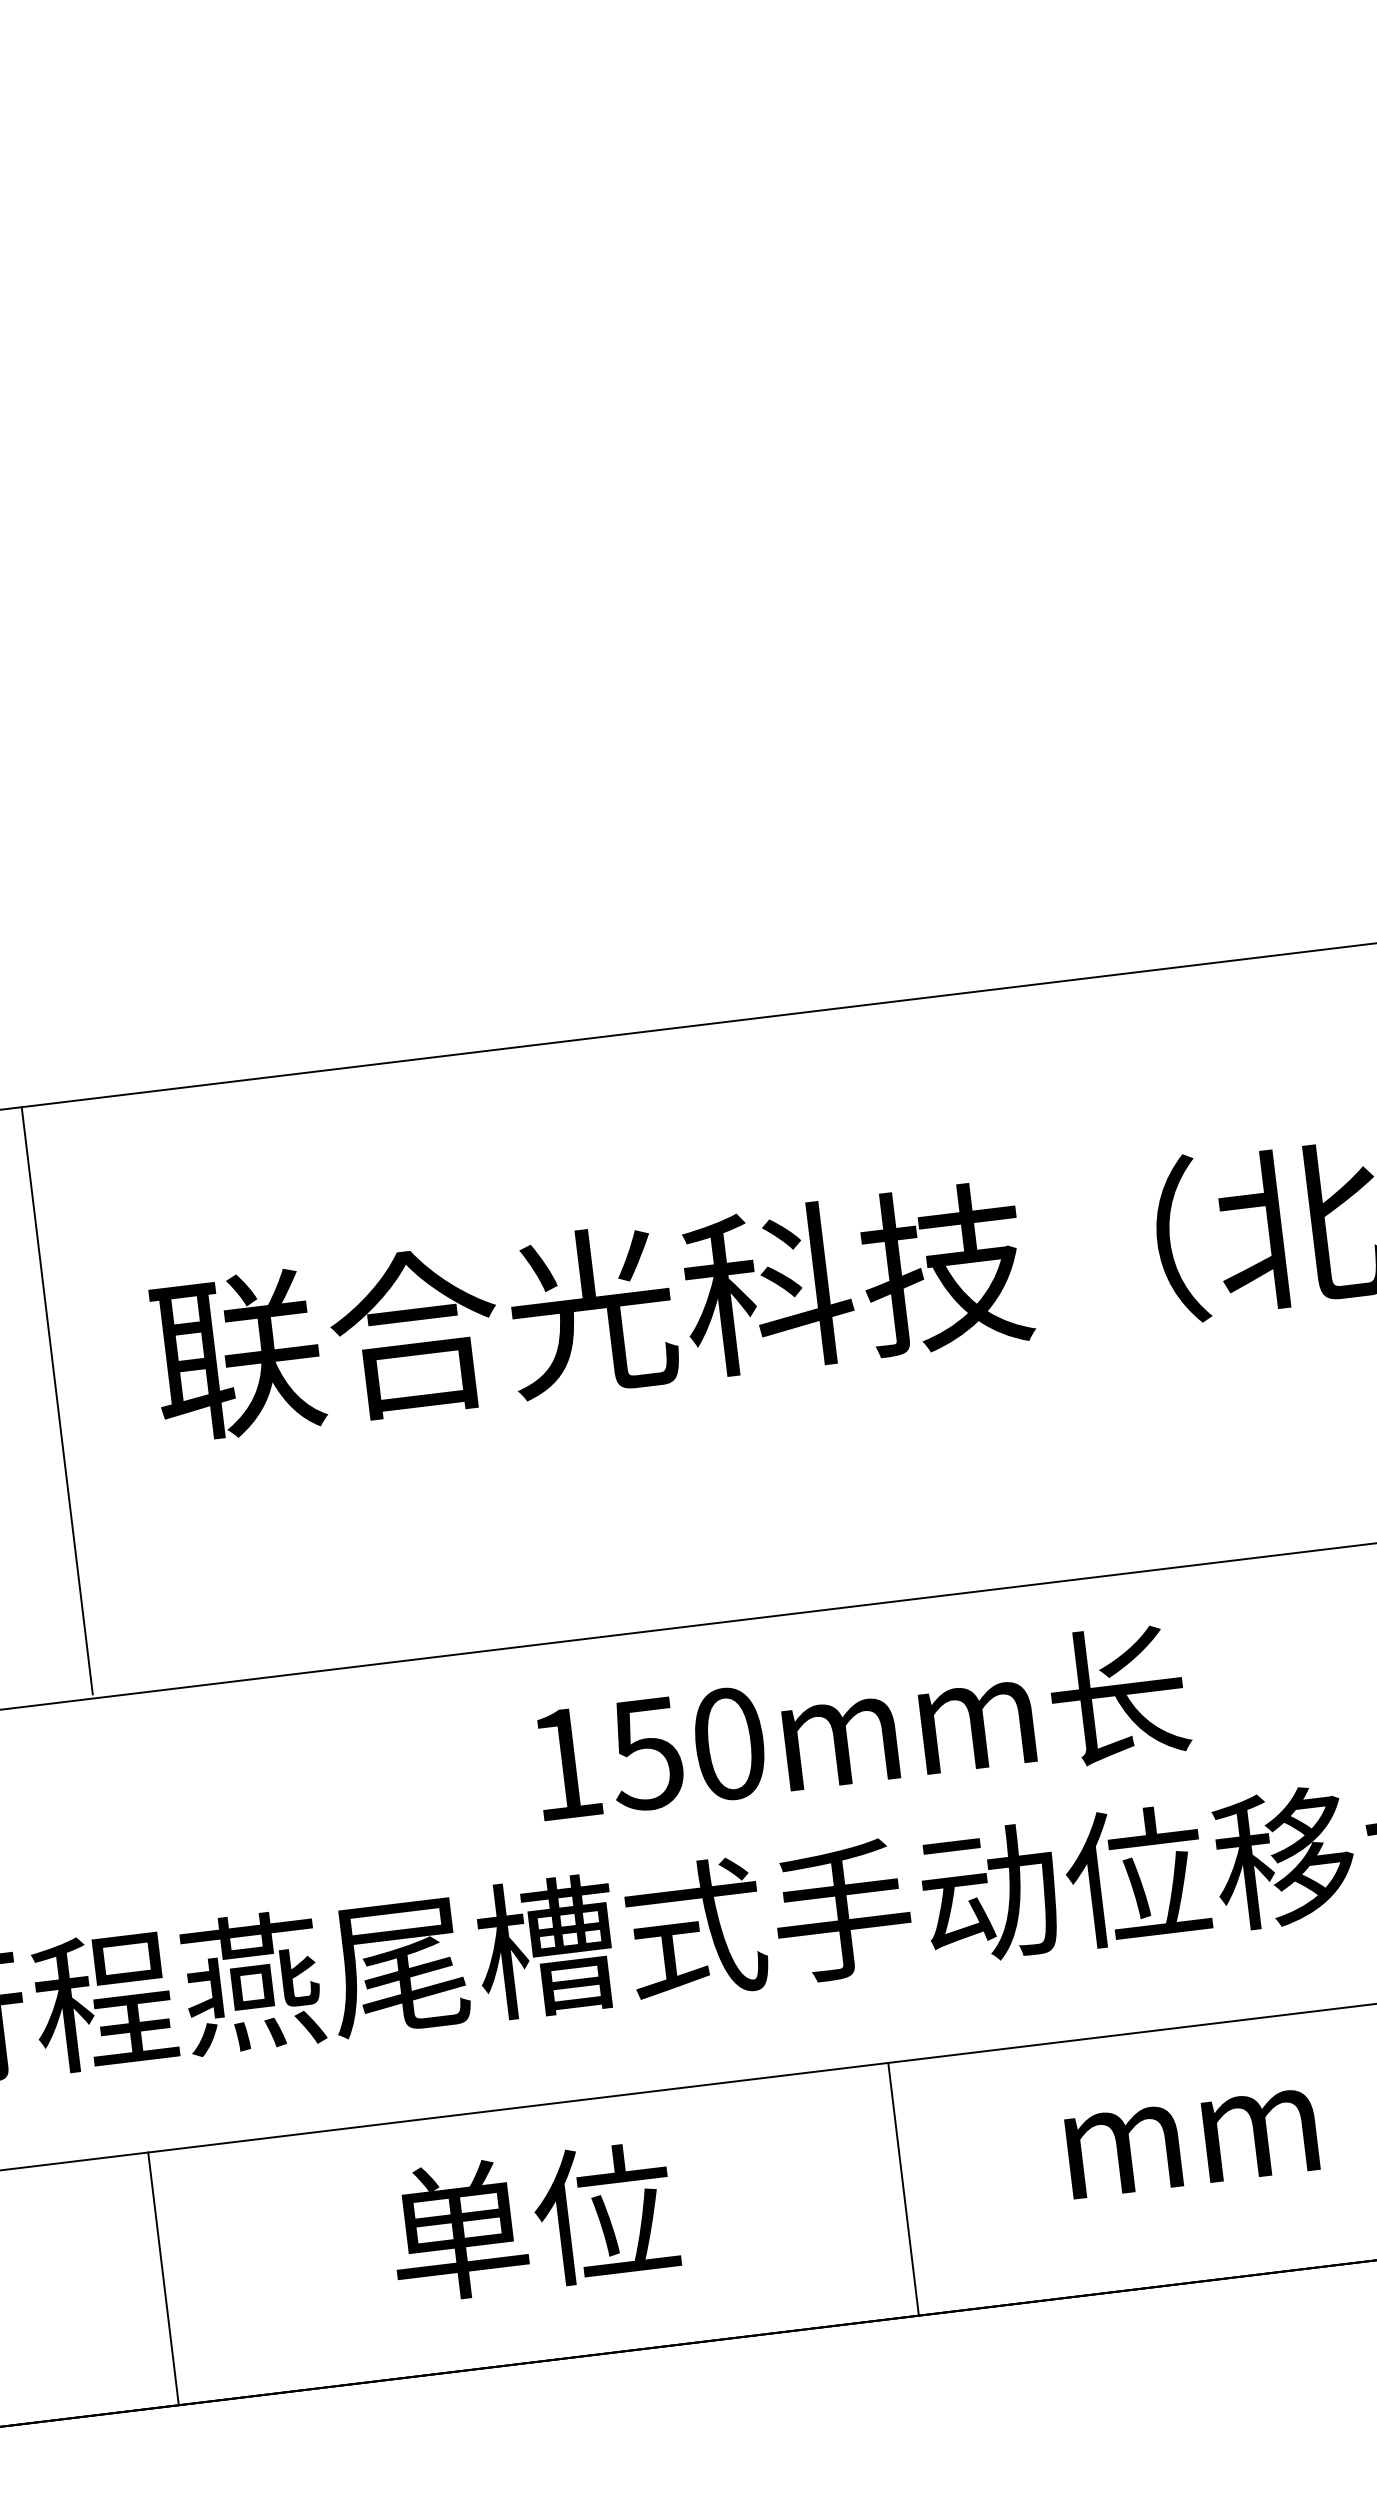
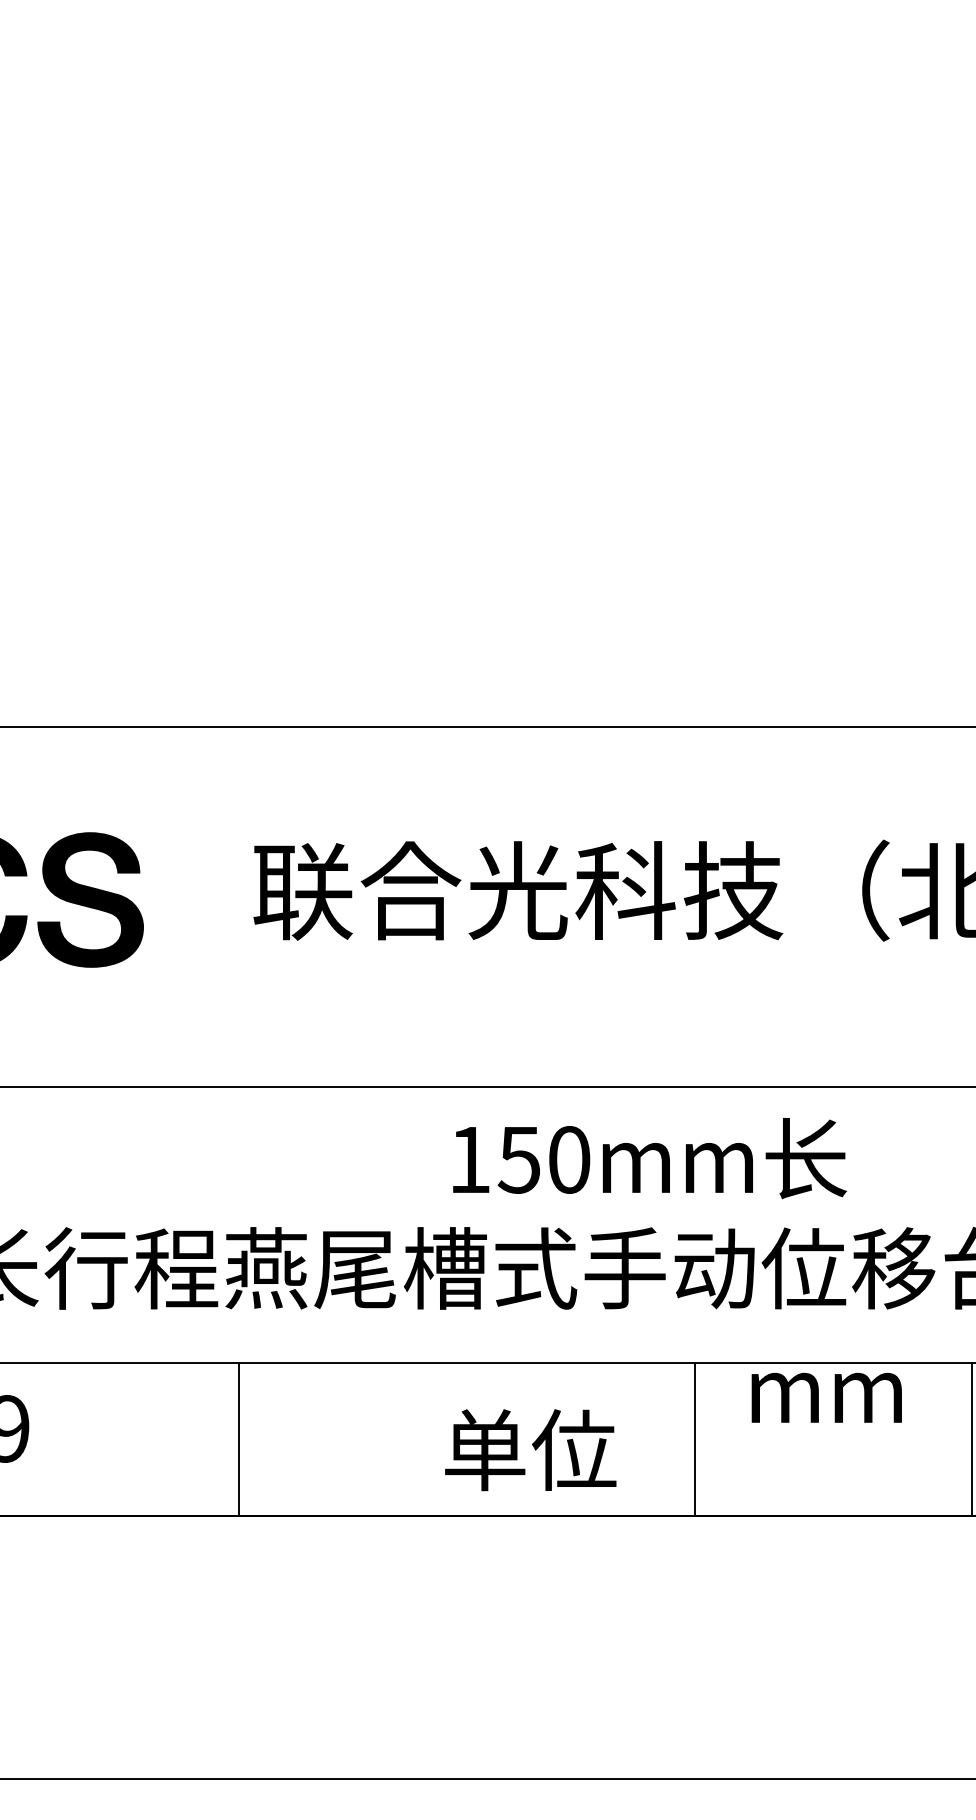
line: (56, 1400) -> (191, 905), removed
text: (1191, 2143) -> (826, 1397), moved
line: (903, 2189) -> (694, 1439), moved
text: (533, 2222) -> (530, 1450), moved
line: (163, 2279) -> (238, 1439), moved

